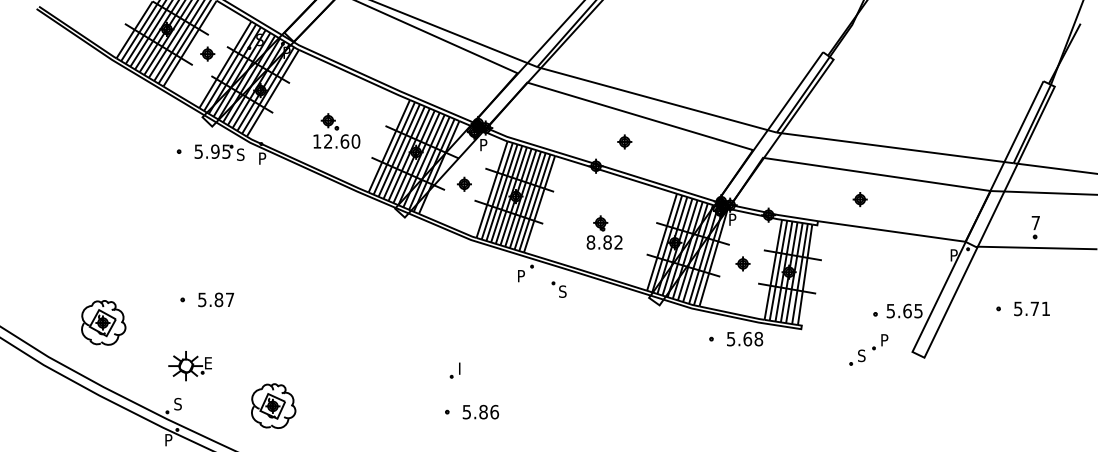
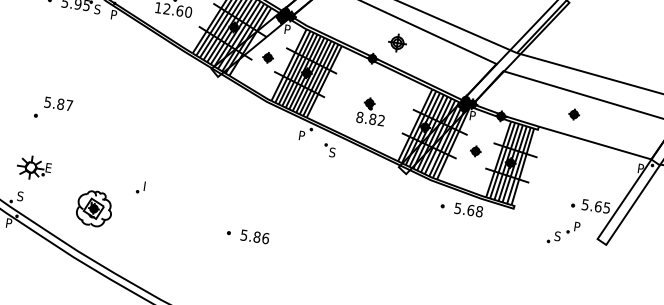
part: (624, 141) -> (397, 42), size x1.6
text: (216, 299) -> (58, 103), moved
part: (454, 370) -> (140, 187), moved

